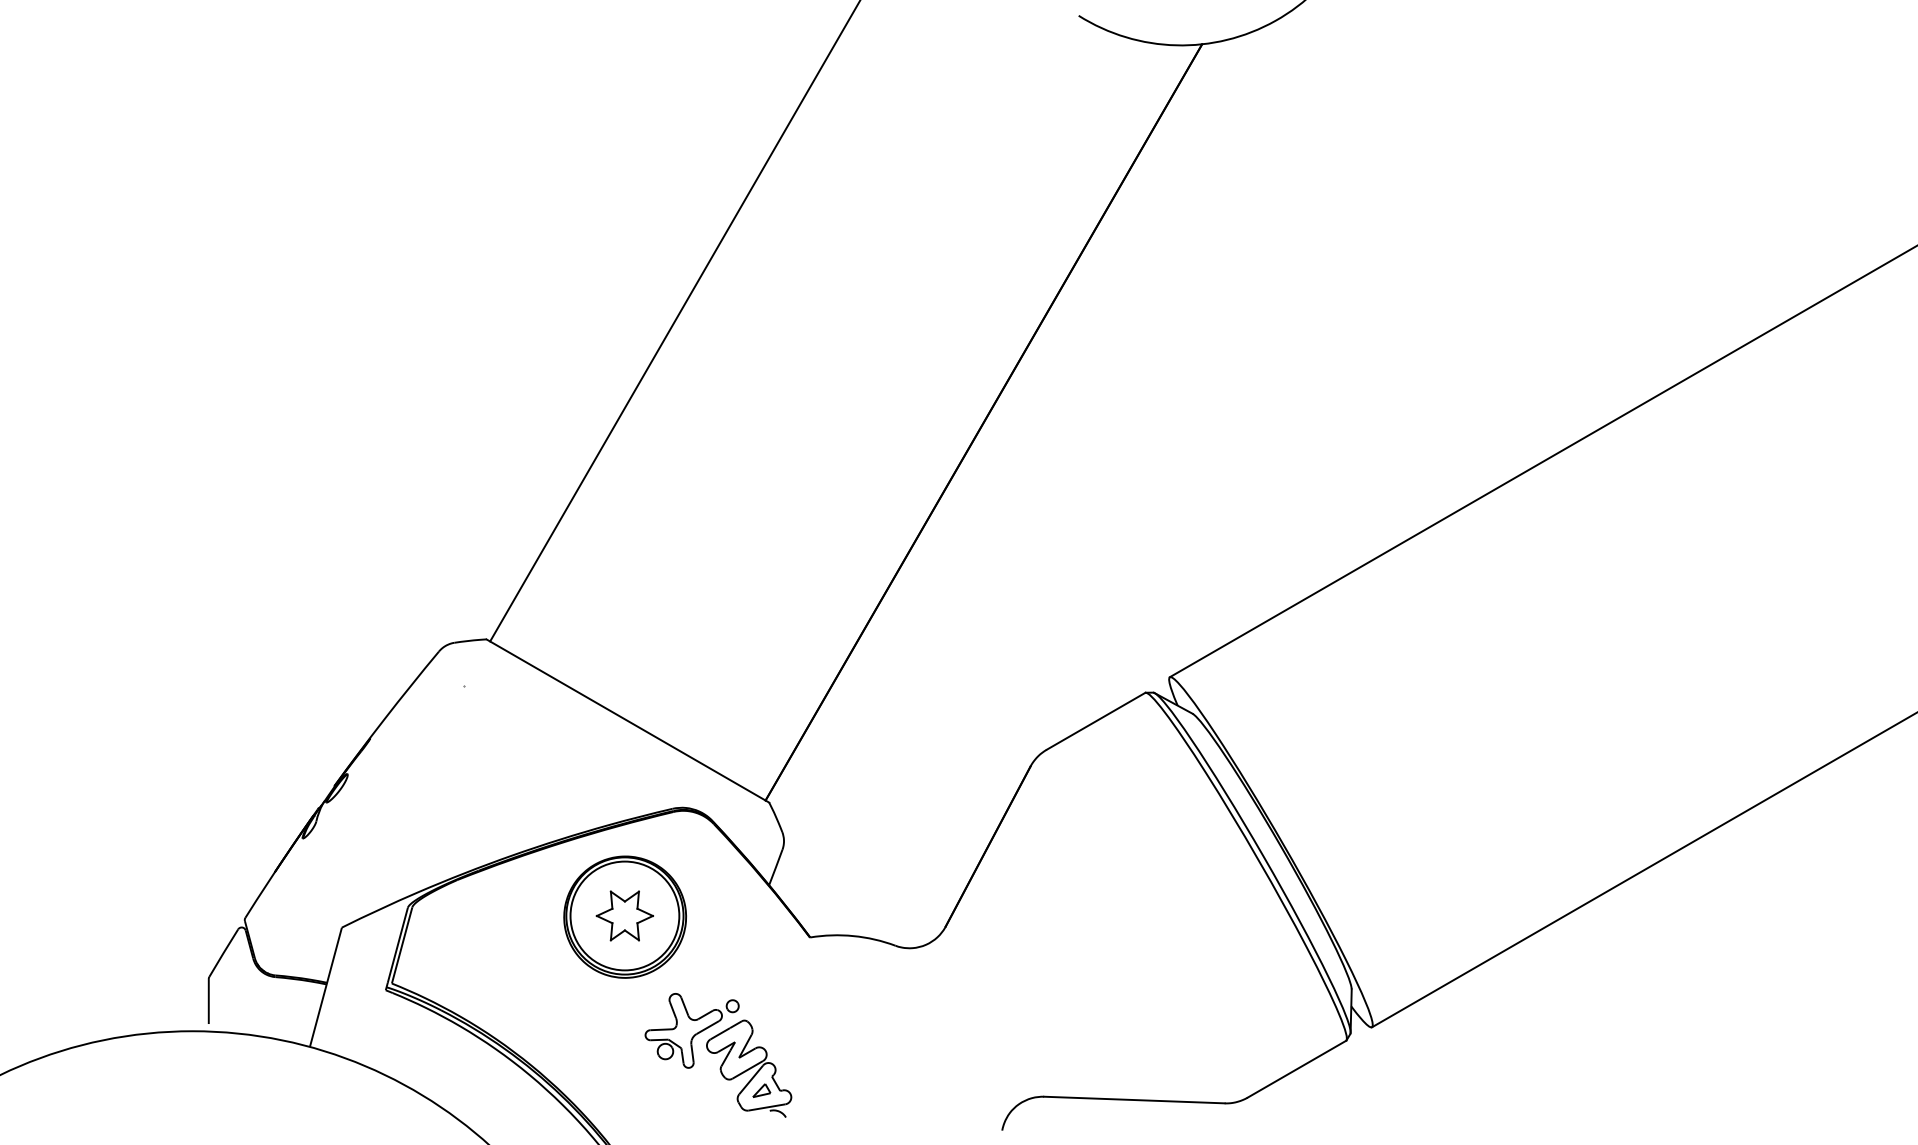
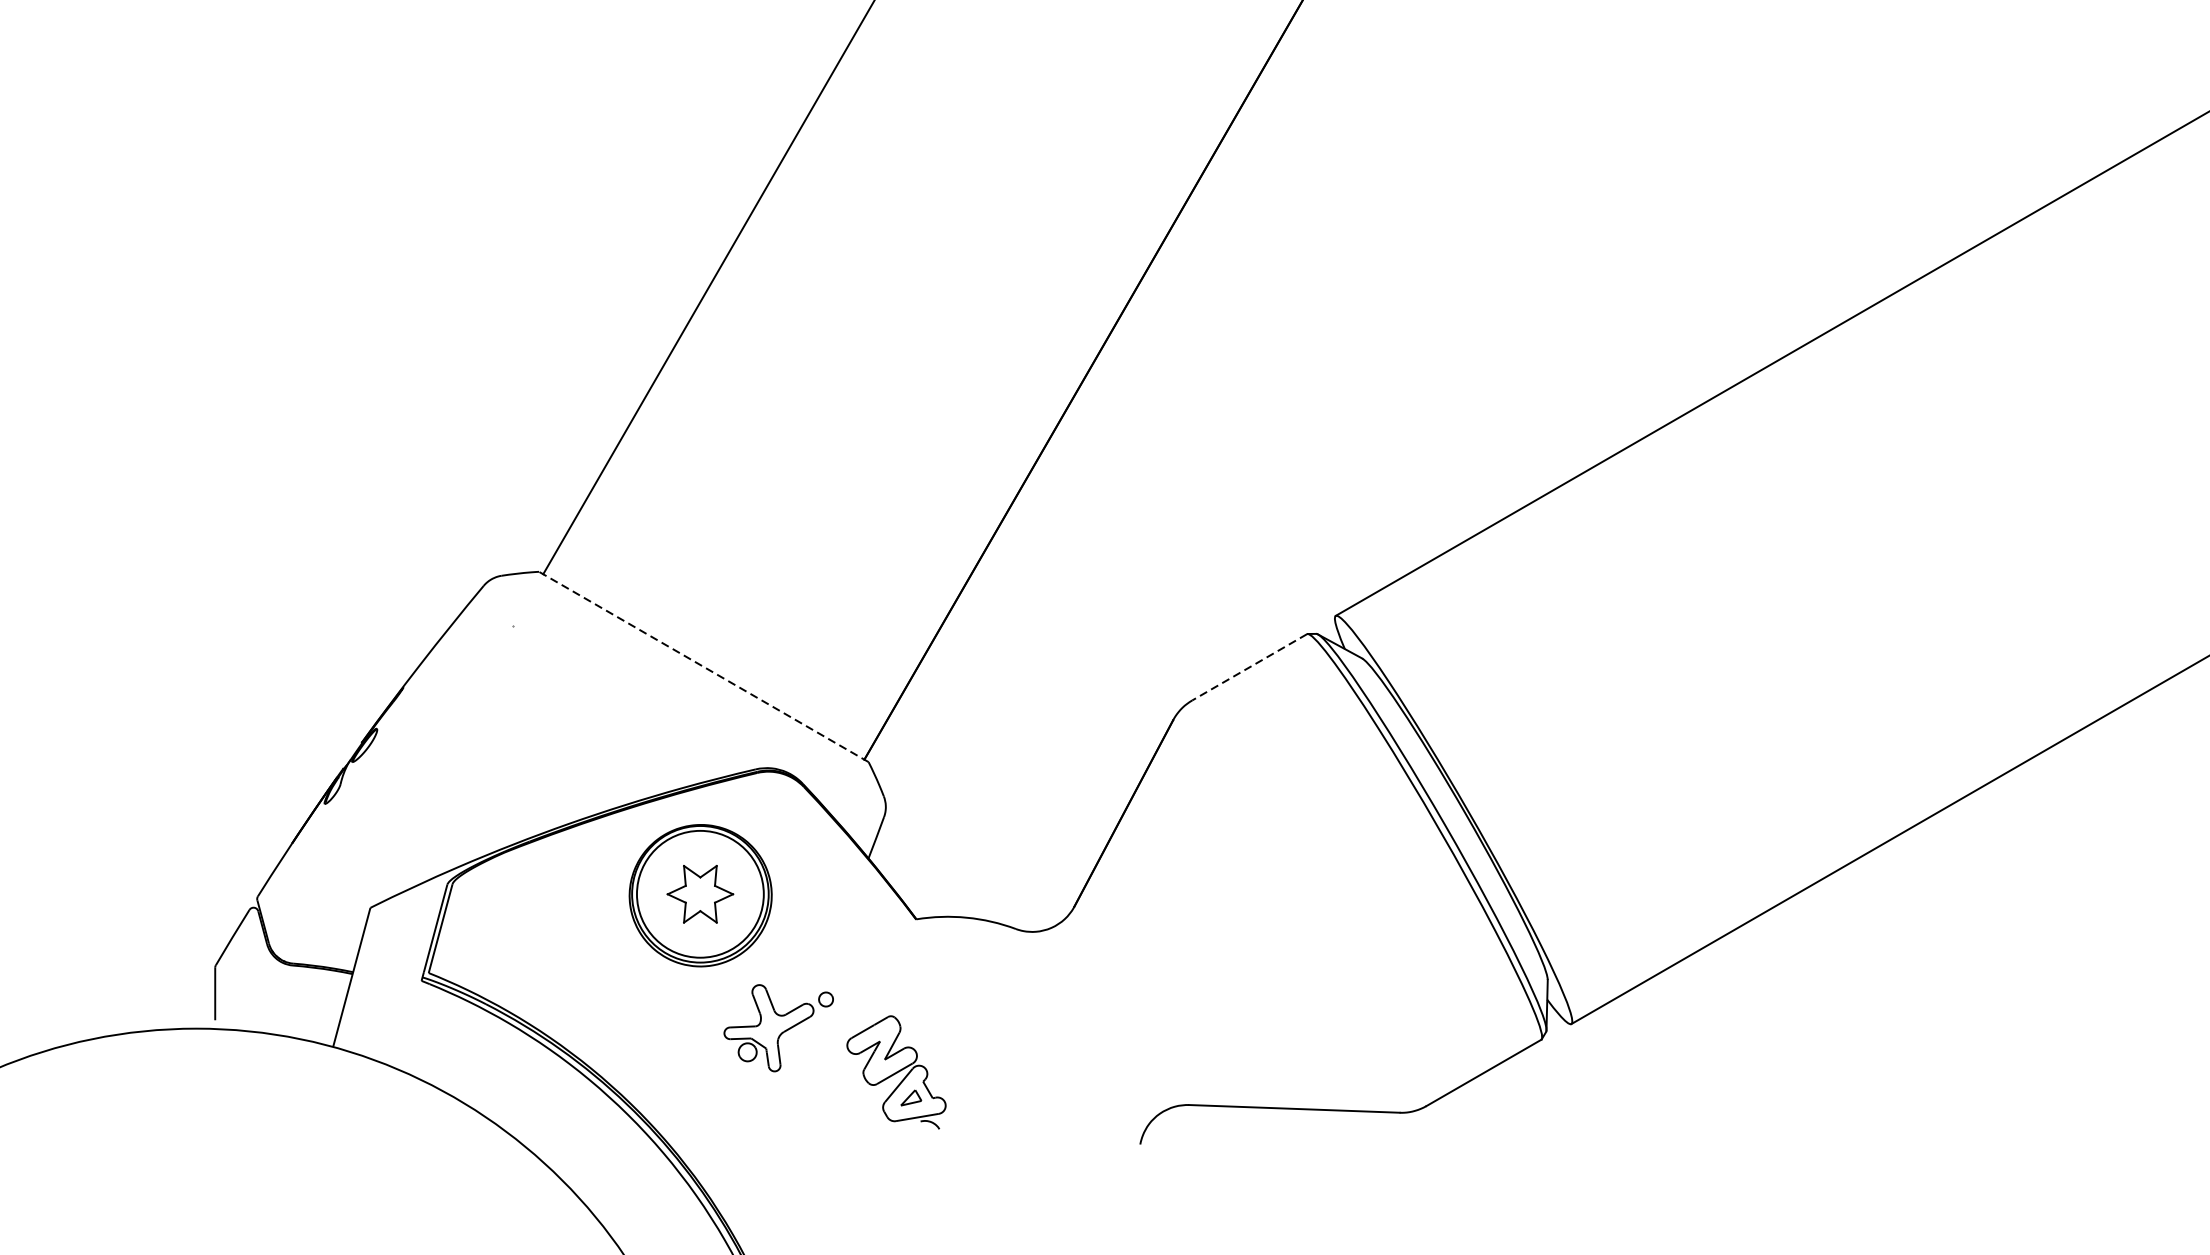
line: (627, 720) -> (703, 666), solid -> dashed
line: (1096, 721) -> (1250, 667), solid -> dashed
part: (749, 1068) -> (896, 1072), moved

